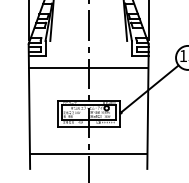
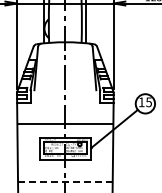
line: (88, 67) -> (65, 123), moved
line: (88, 154) -> (65, 181), solid -> dashed

